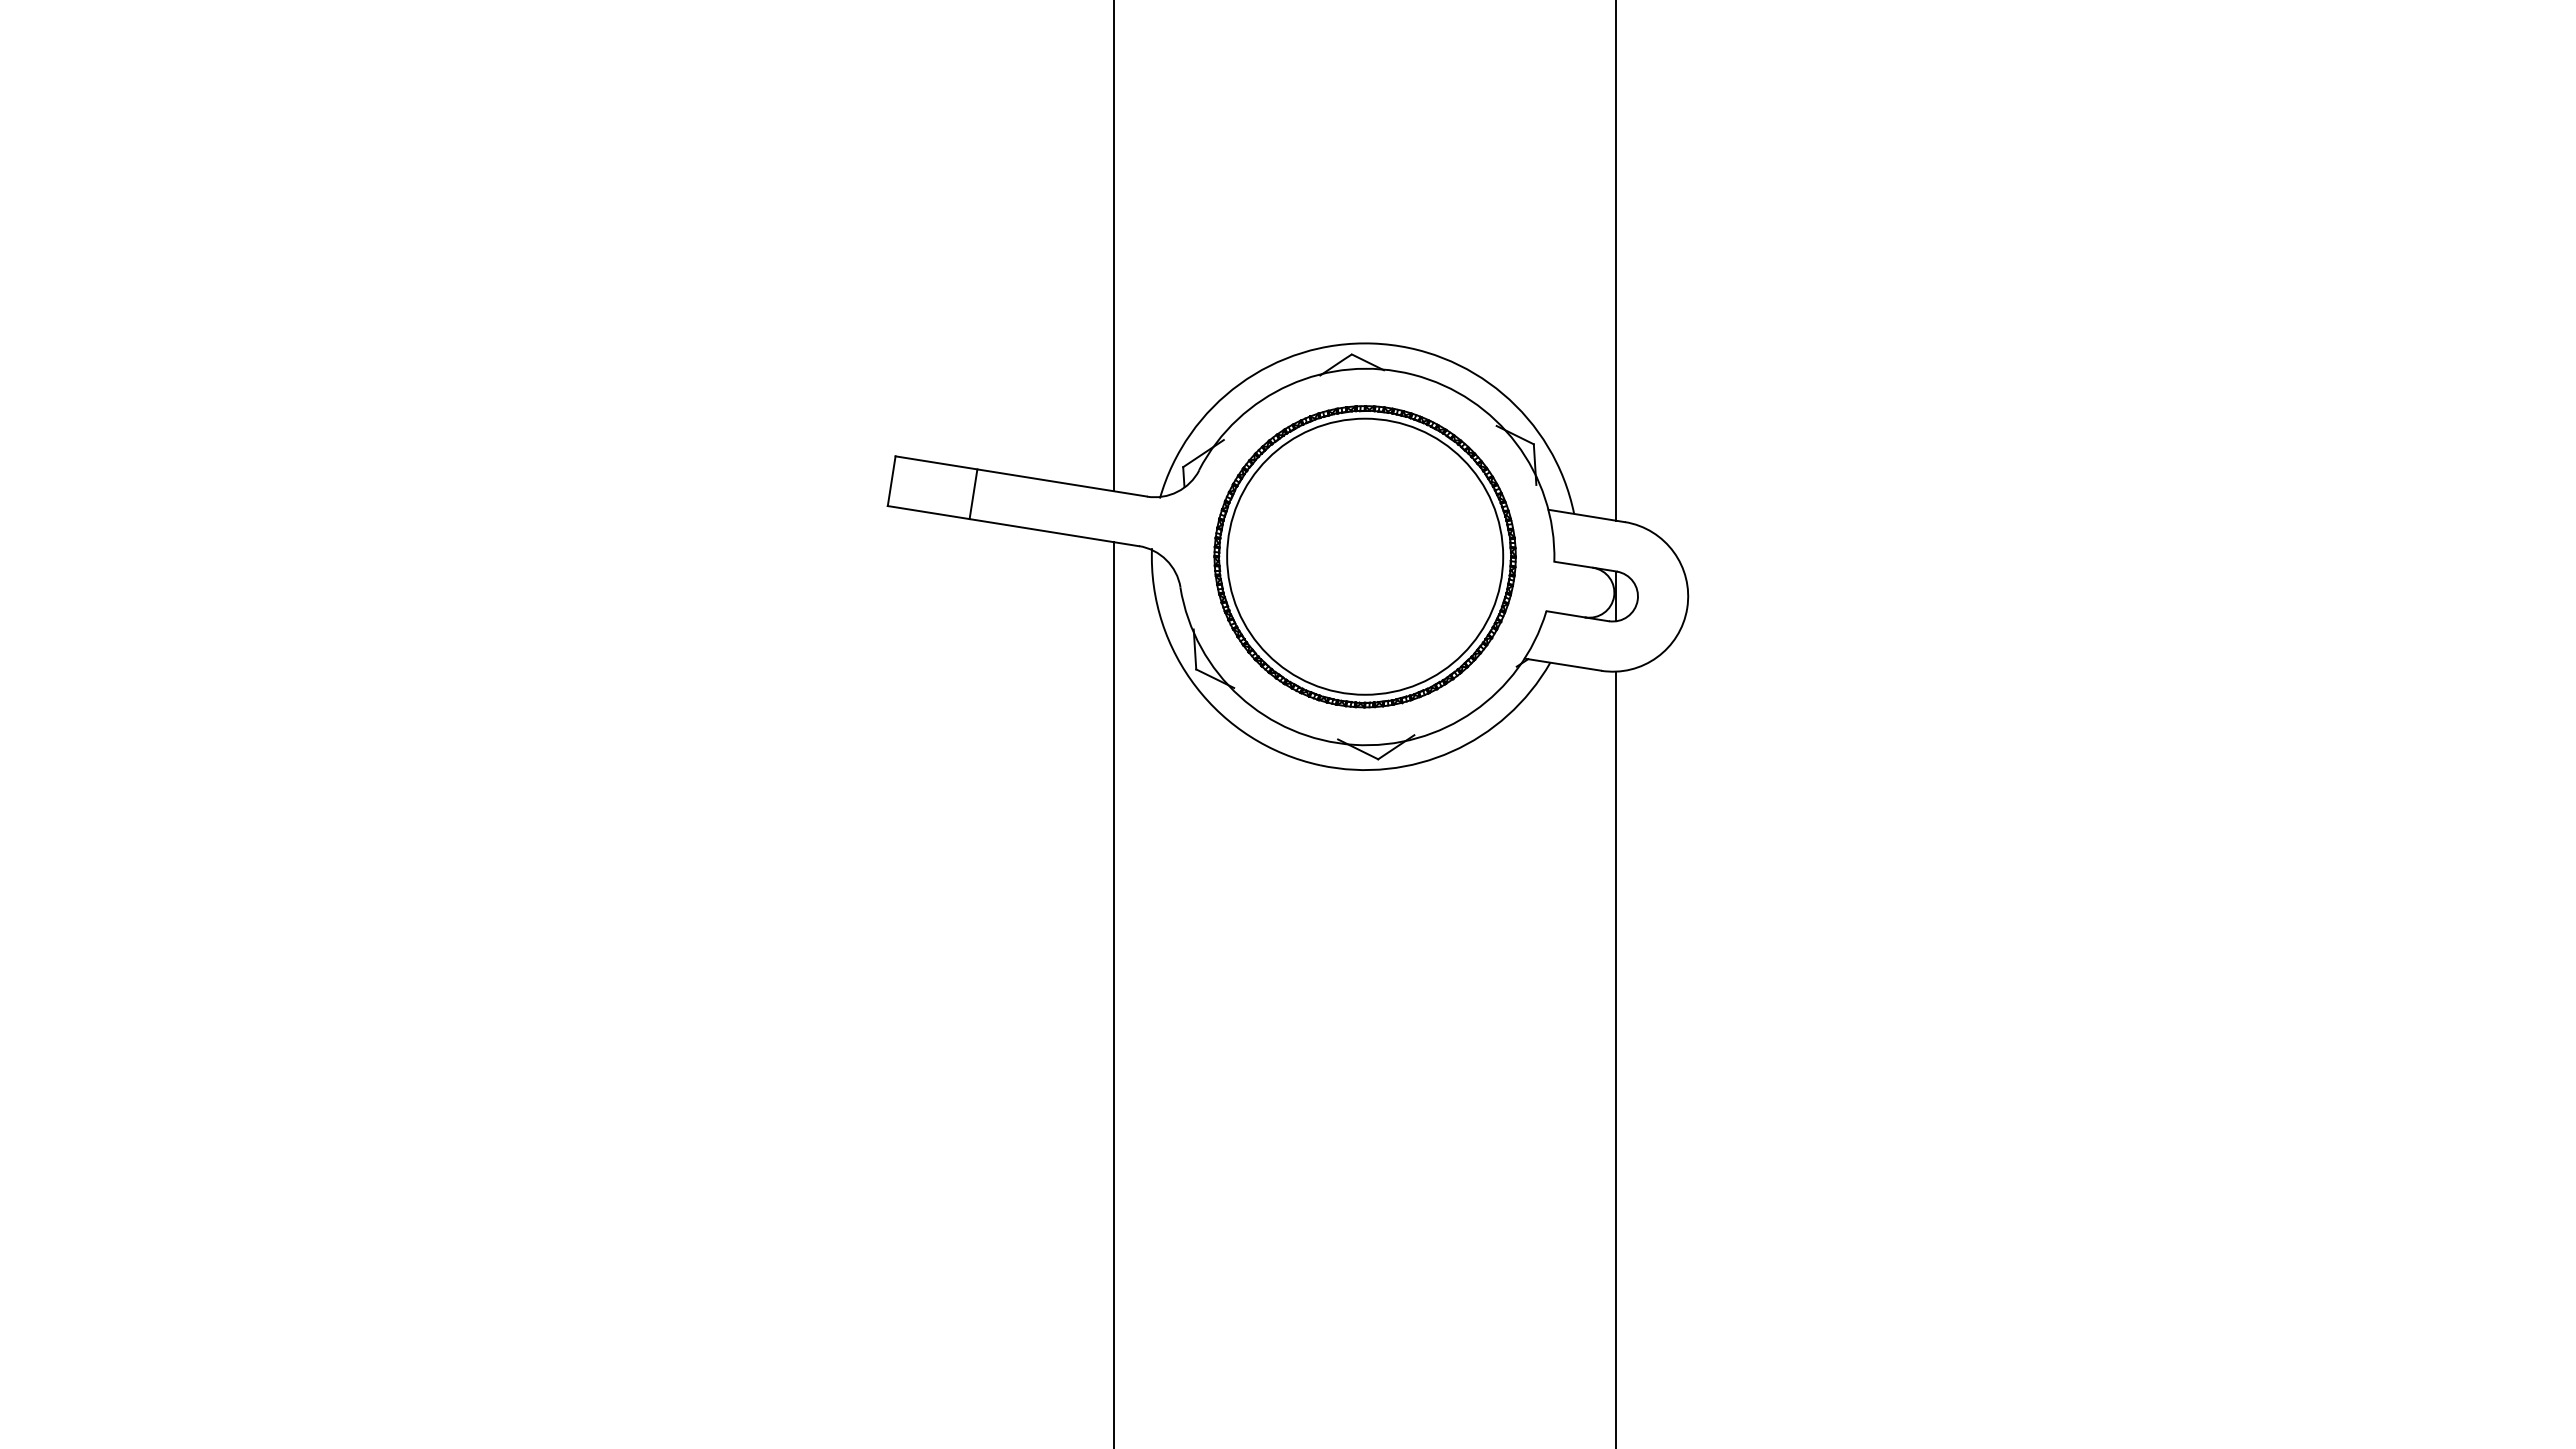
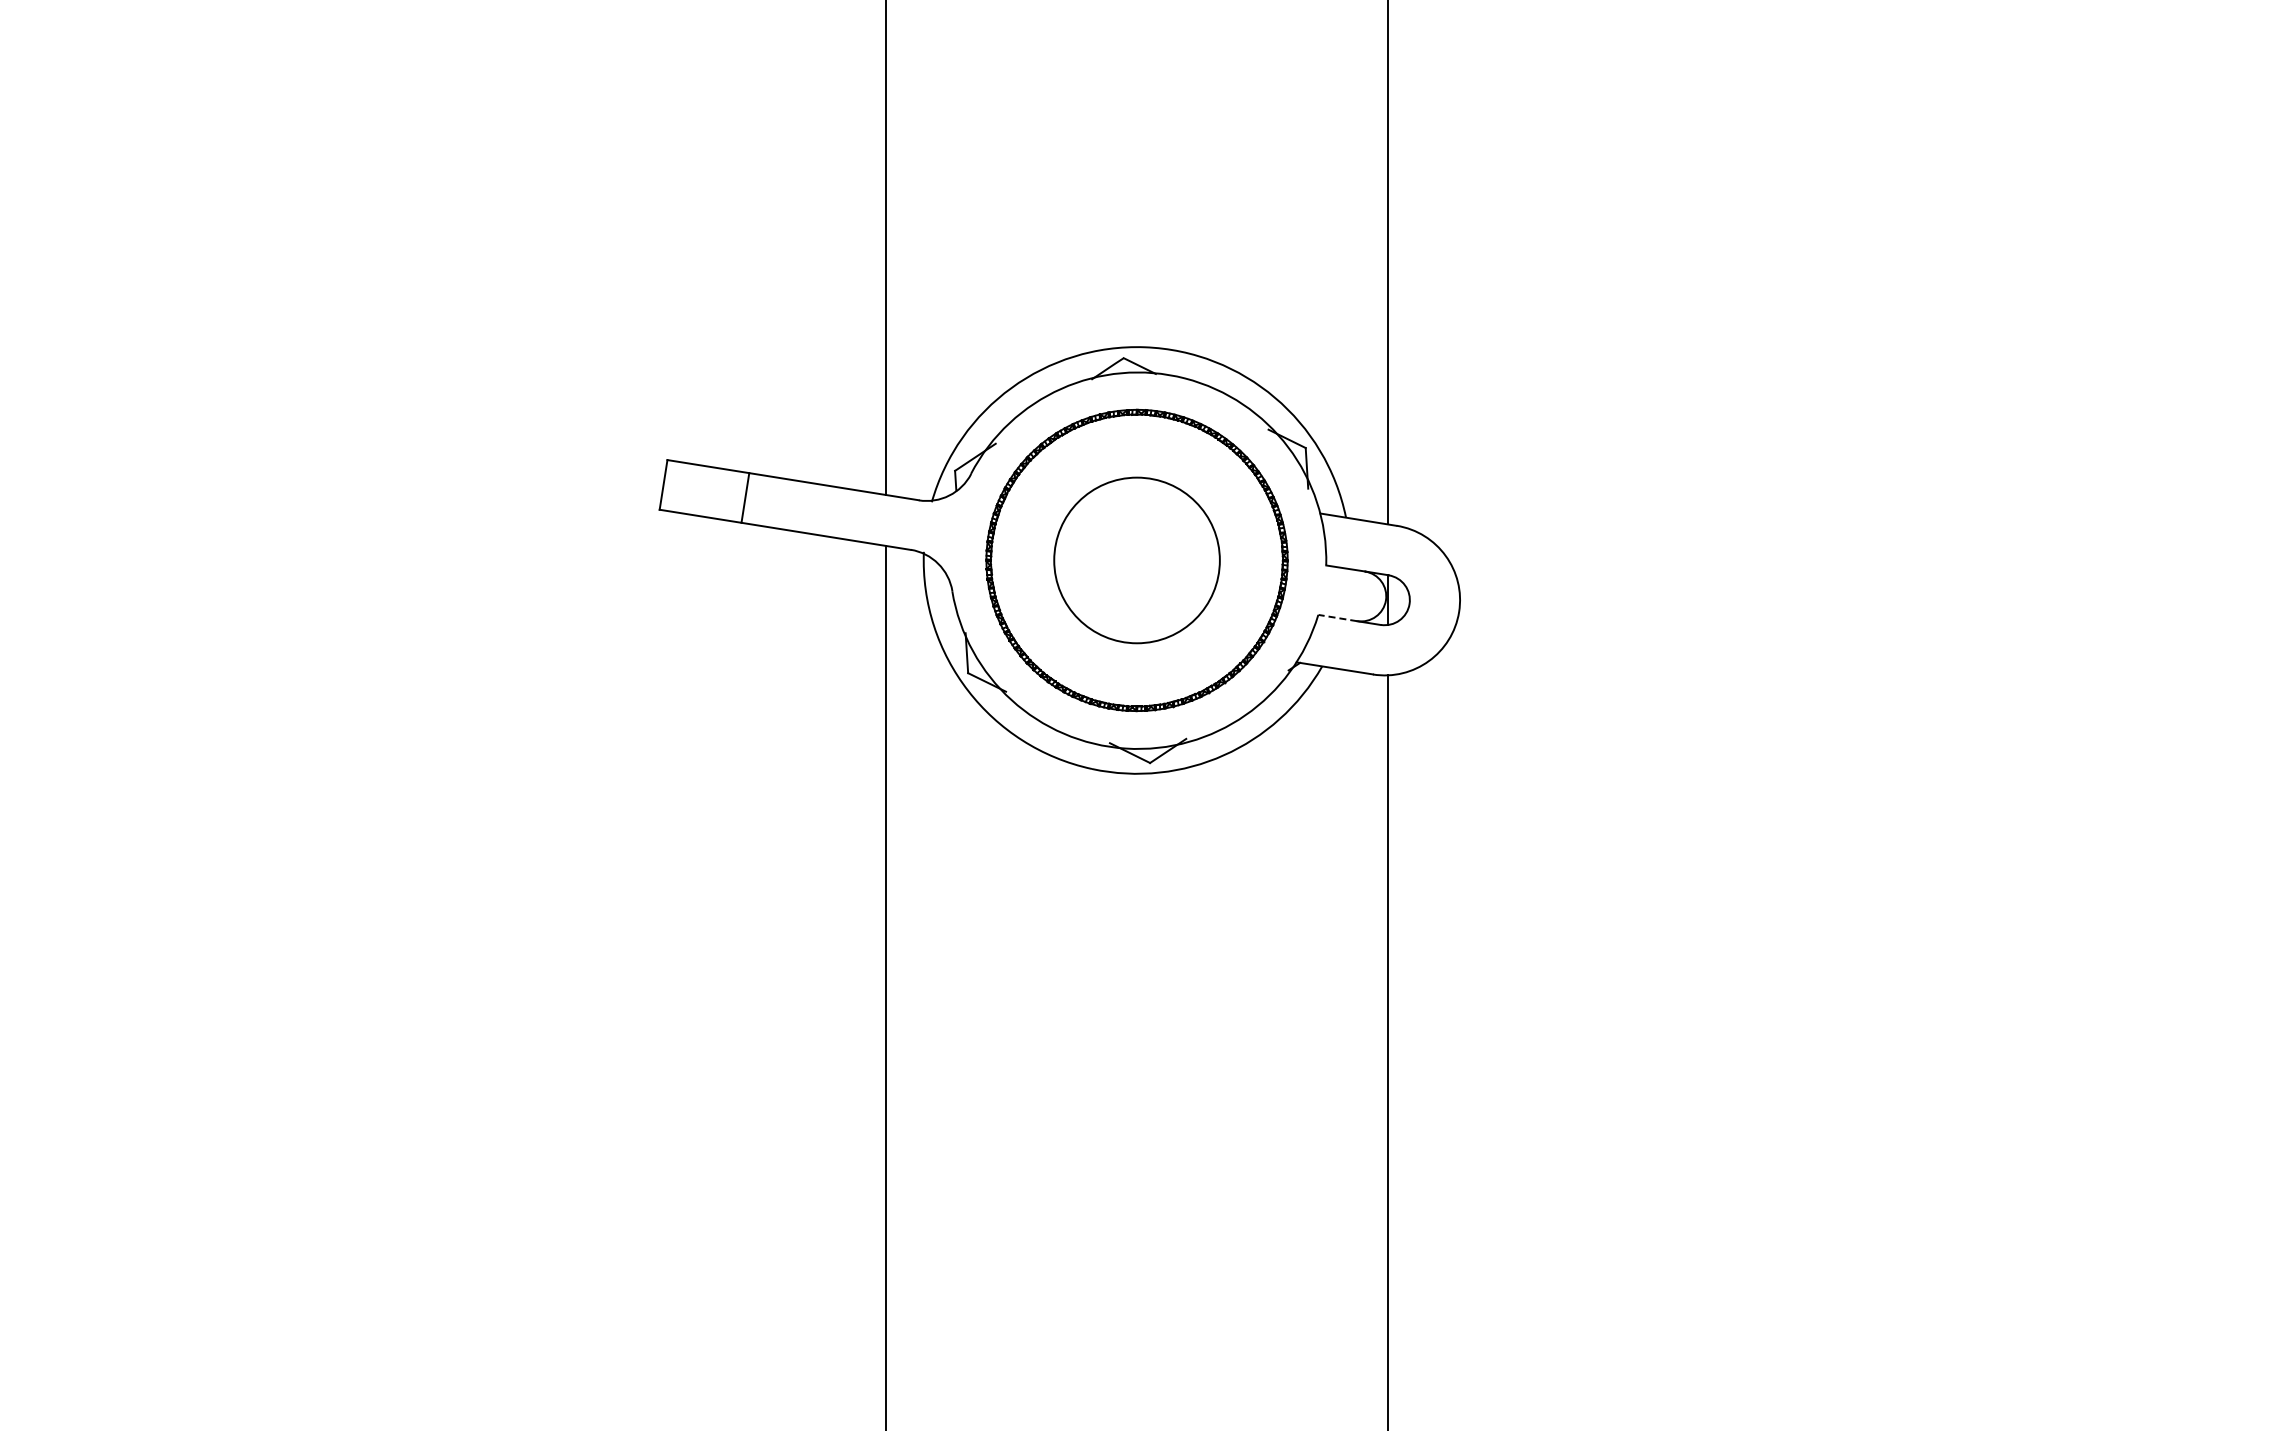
circle: (1365, 556) -> (1137, 560), size x0.6
line: (1565, 614) -> (1337, 618), solid -> dashed

